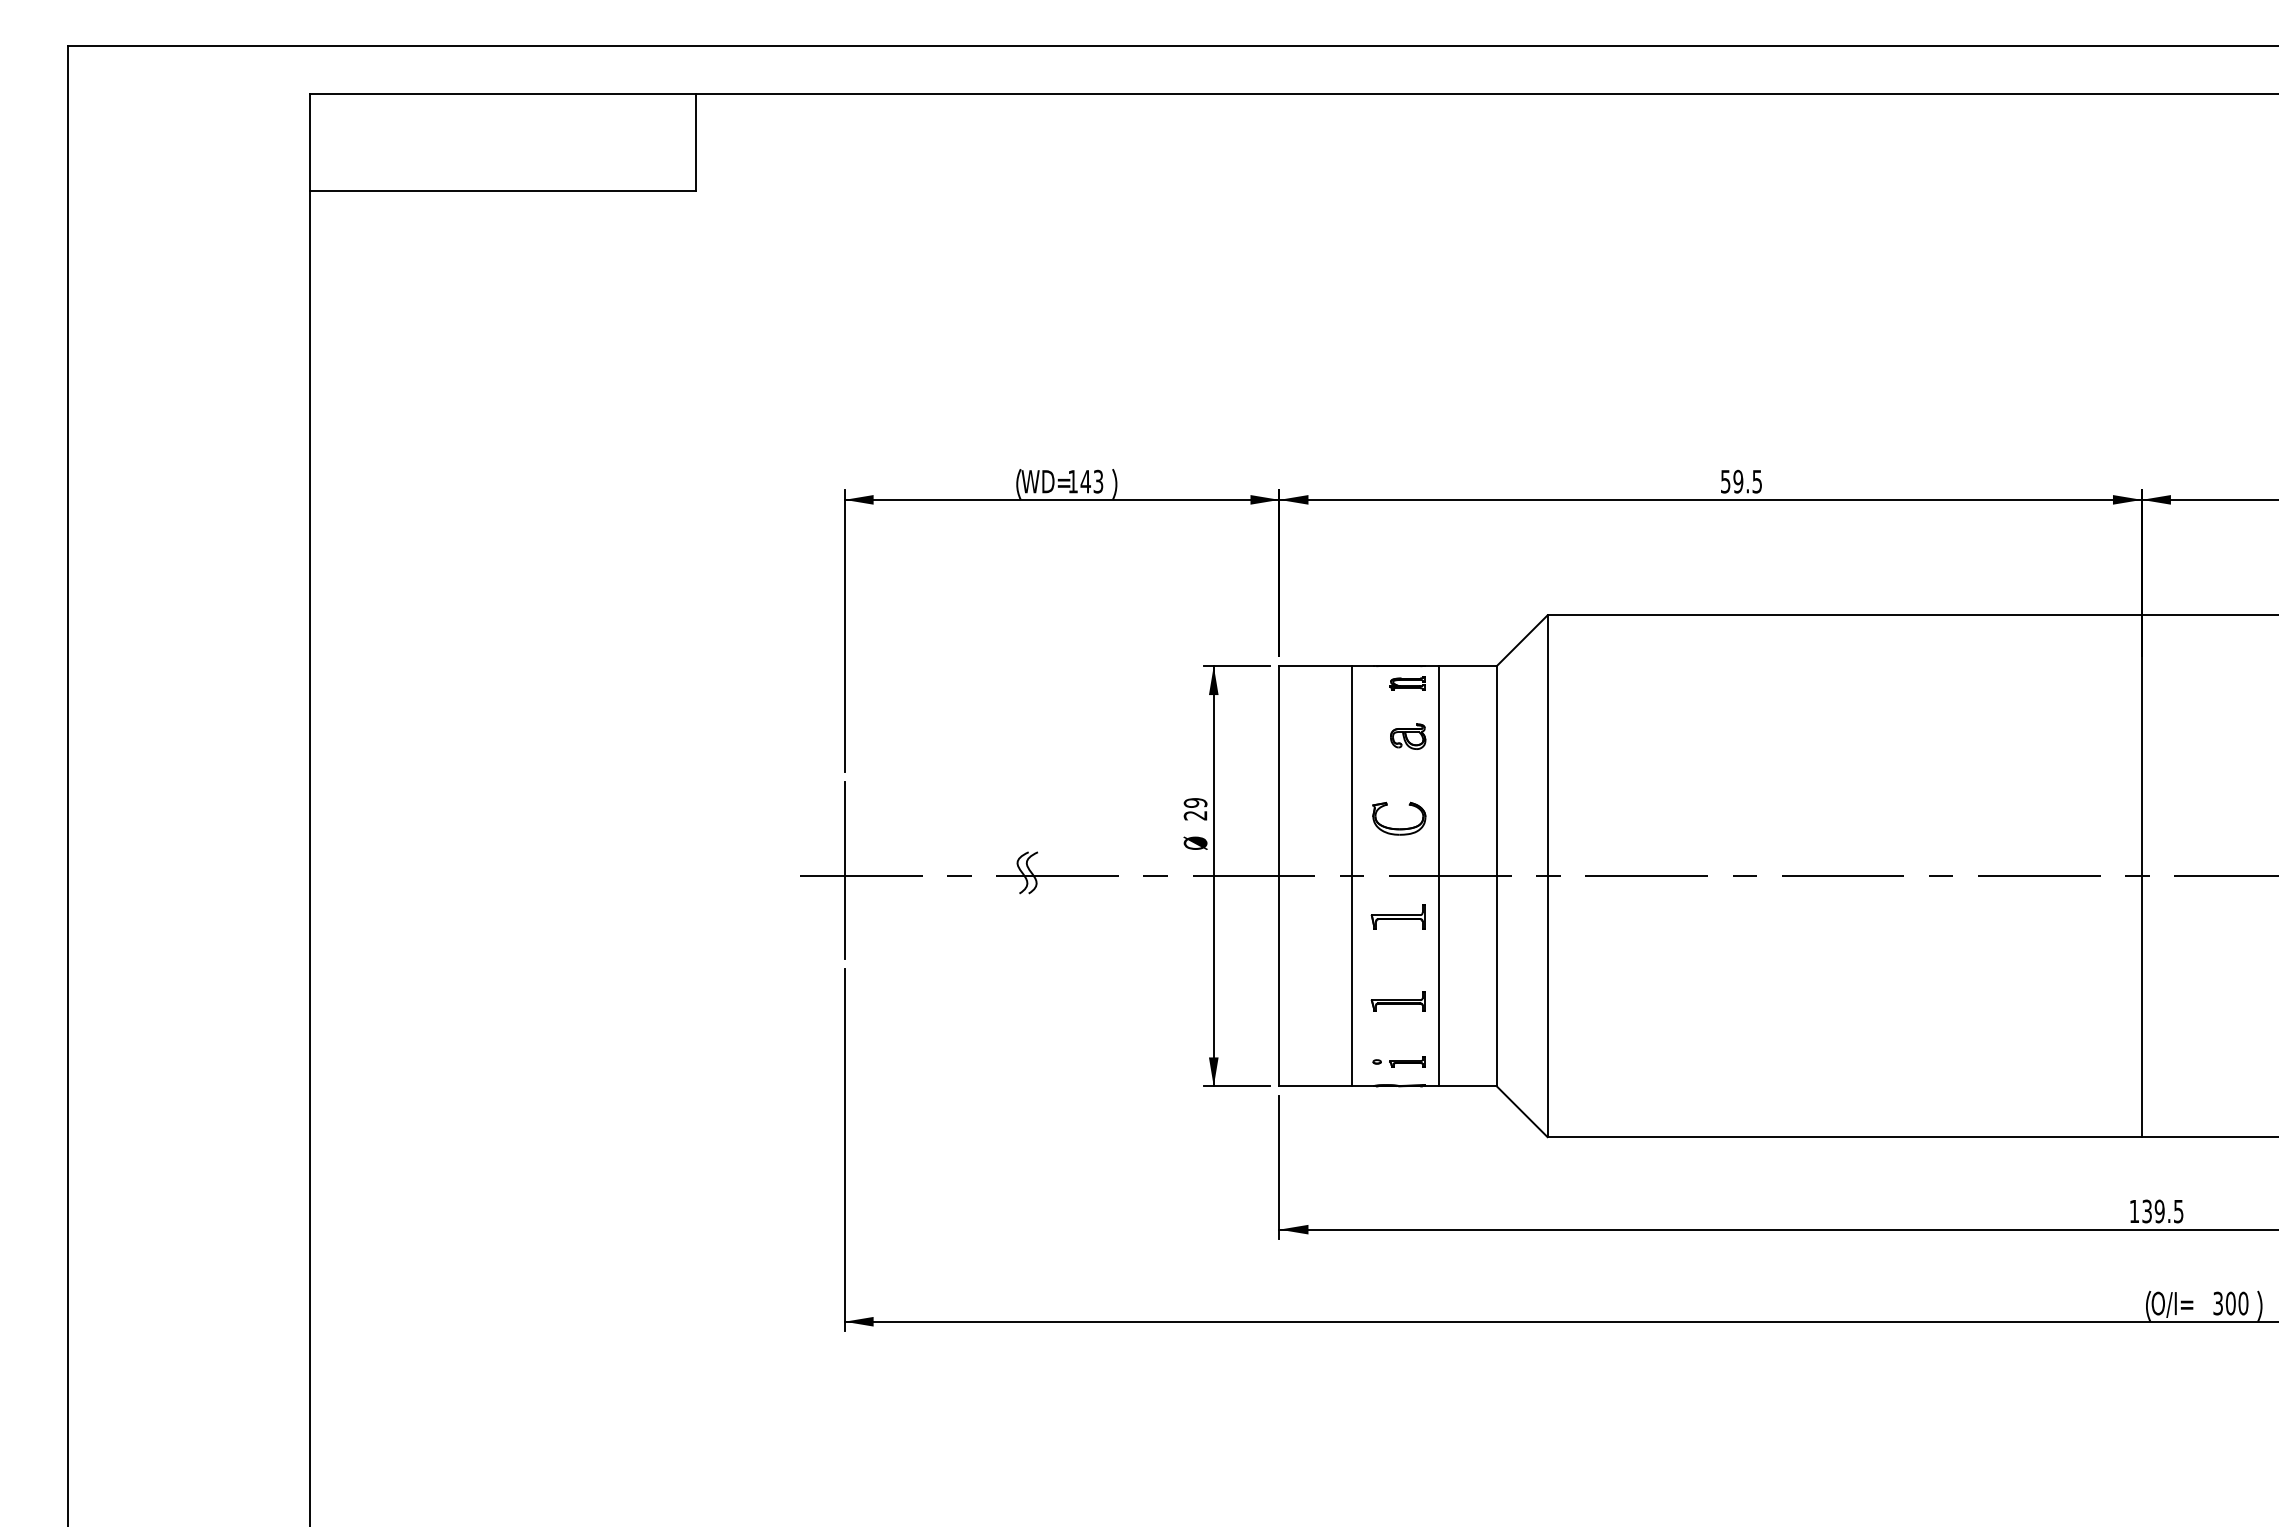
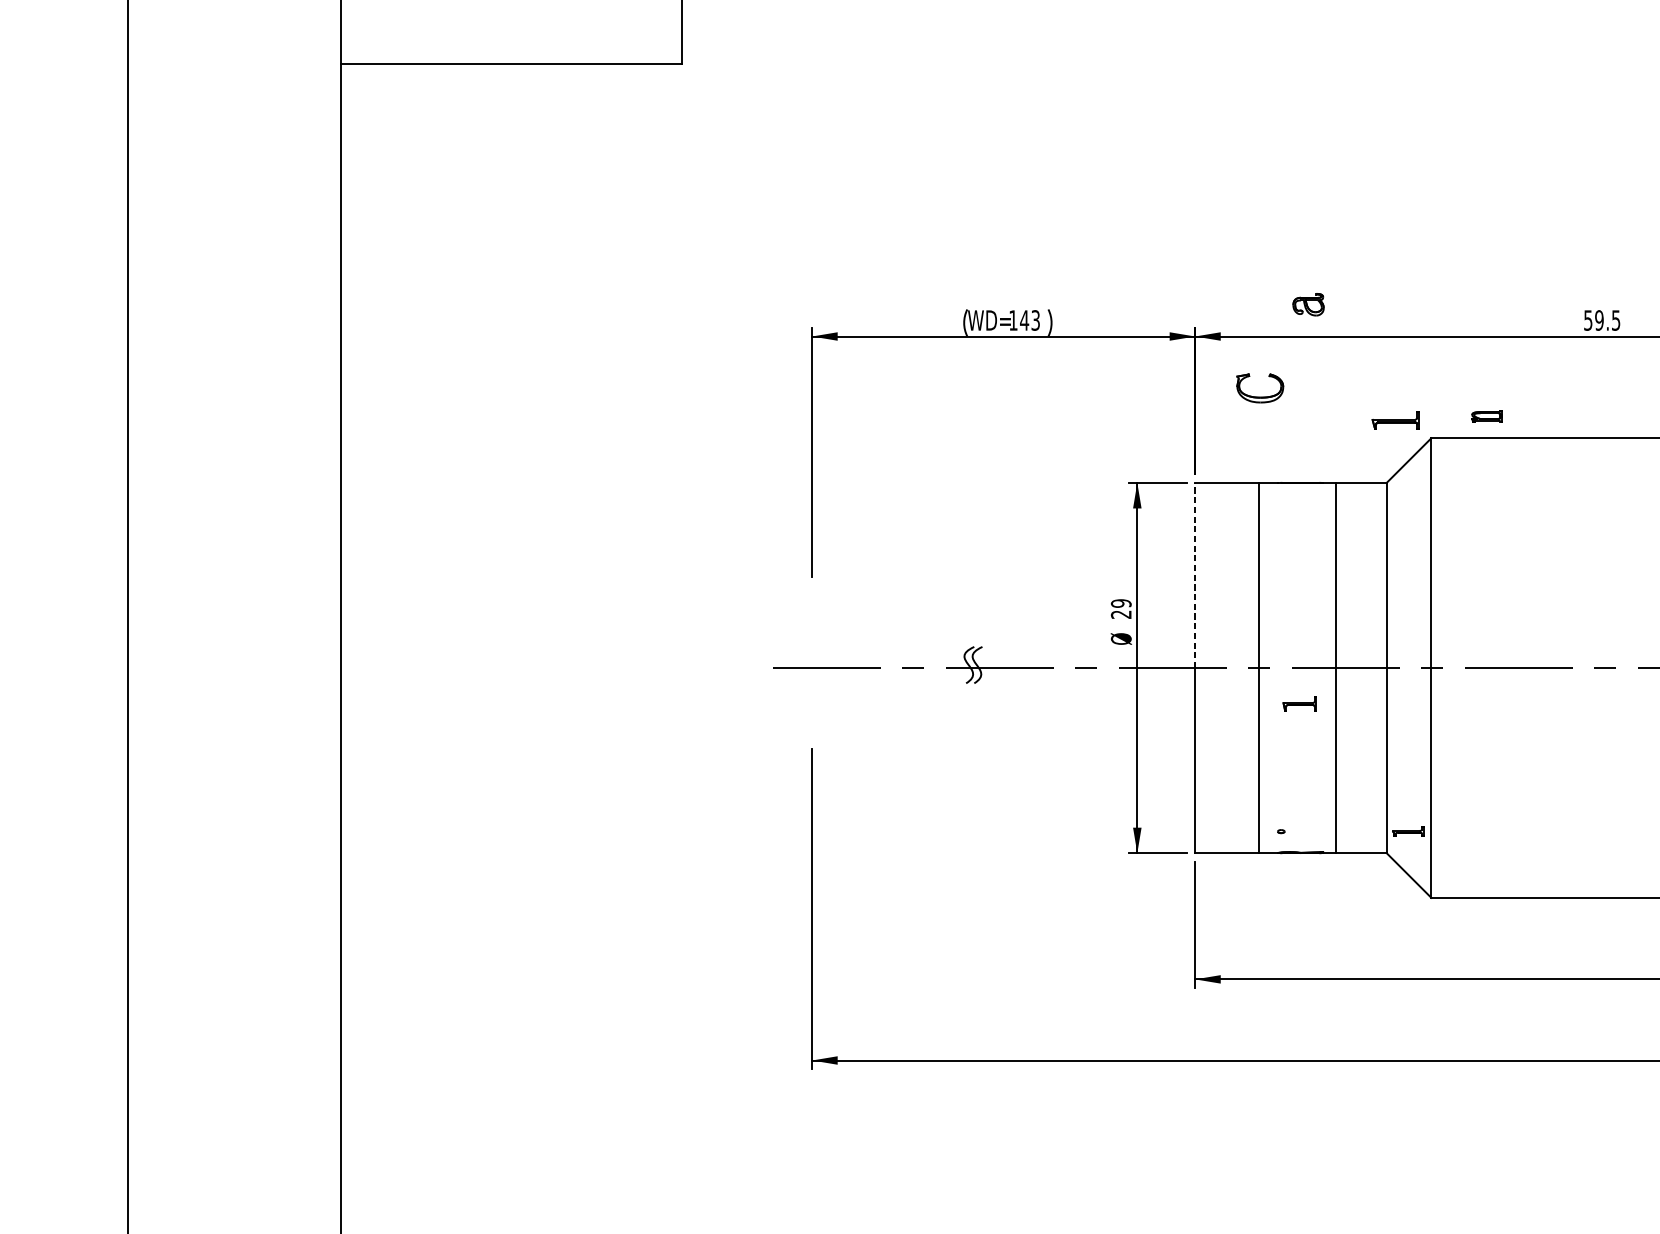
part: (1407, 683) -> (1486, 416), moved
part: (1408, 736) -> (1308, 304), moved
line: (1279, 770) -> (1195, 574), solid -> dashed
part: (1399, 828) -> (1260, 396), moved
line: (844, 870) -> (812, 663), removed
part: (1397, 916) -> (1299, 703), size x0.7
part: (1397, 1001) -> (1395, 420), moved
part: (1407, 1061) -> (1408, 831), moved

